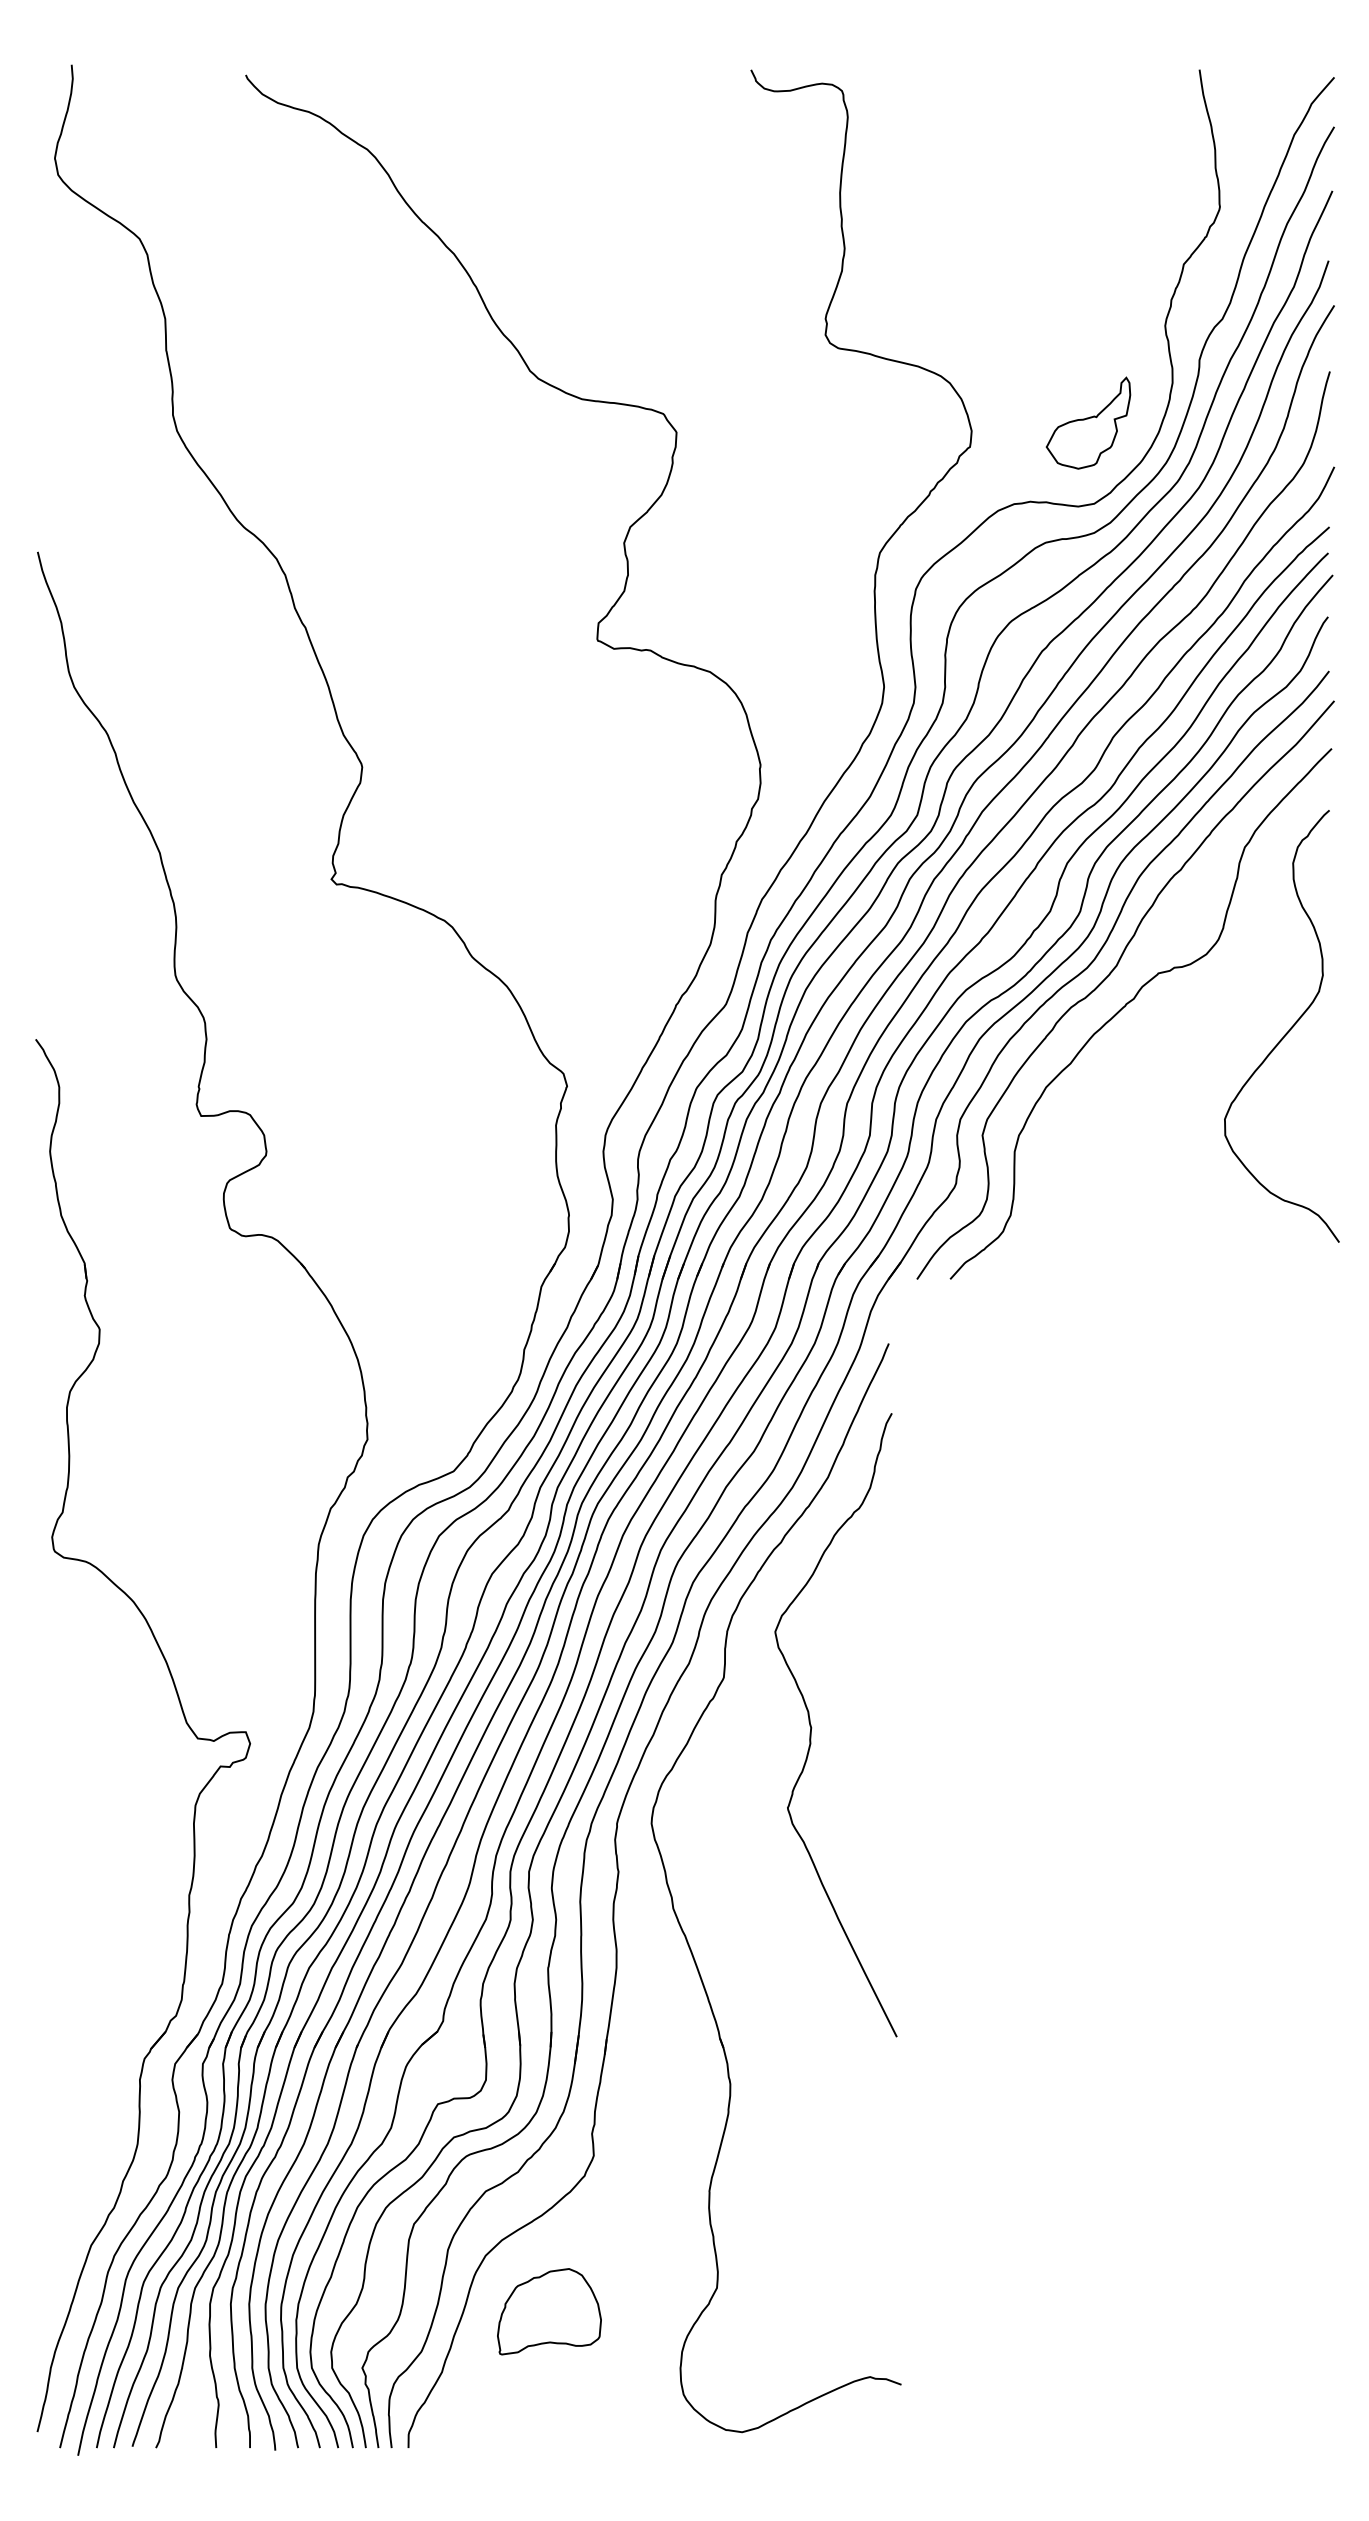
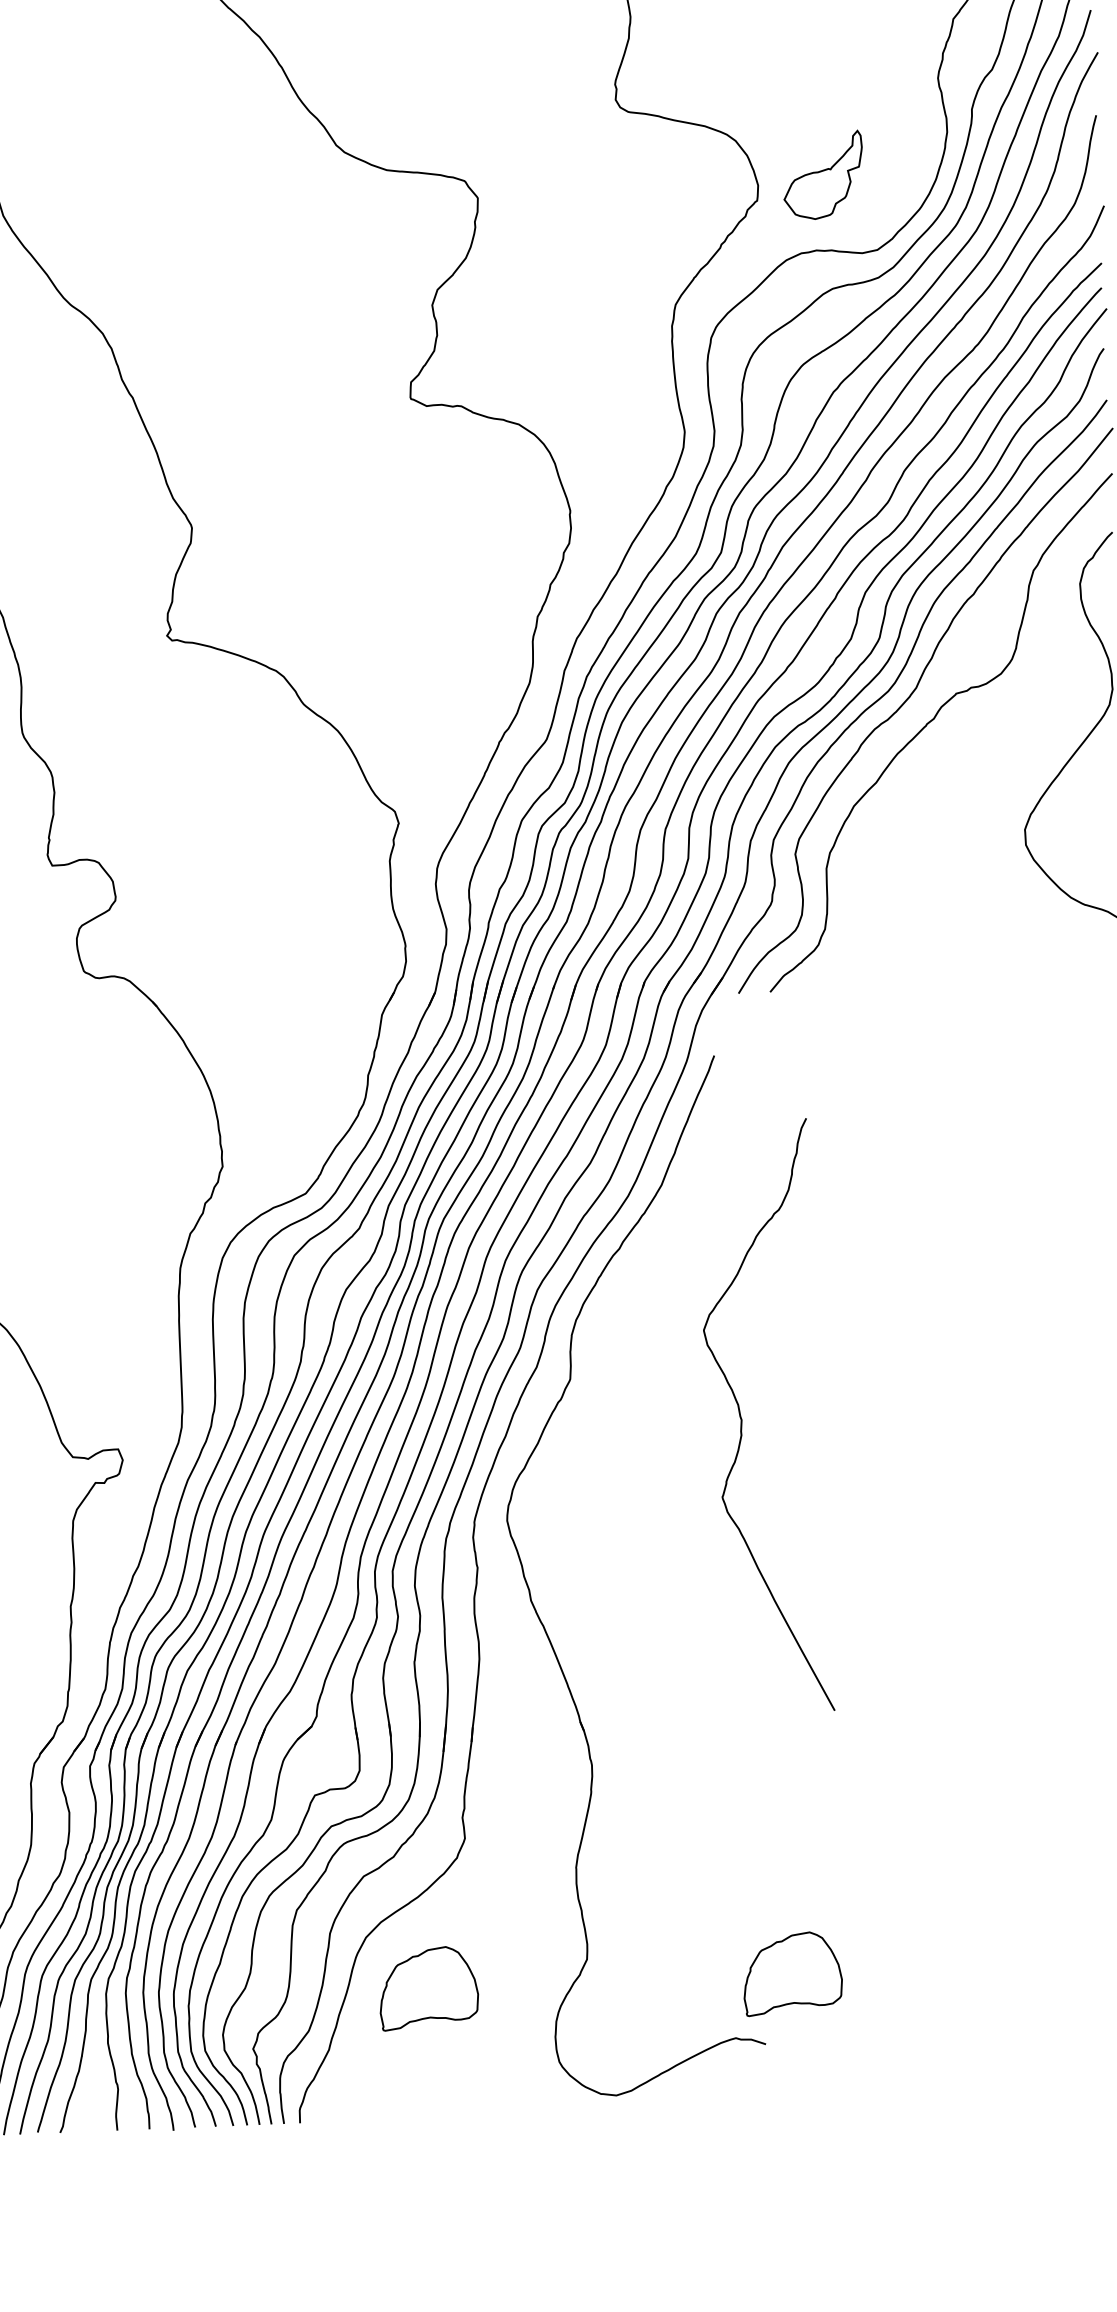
part: (1088, 422) -> (823, 174), moved
curve: (812, 1727) -> (742, 1419), moved
part: (932, 2311) -> (792, 1973), added

